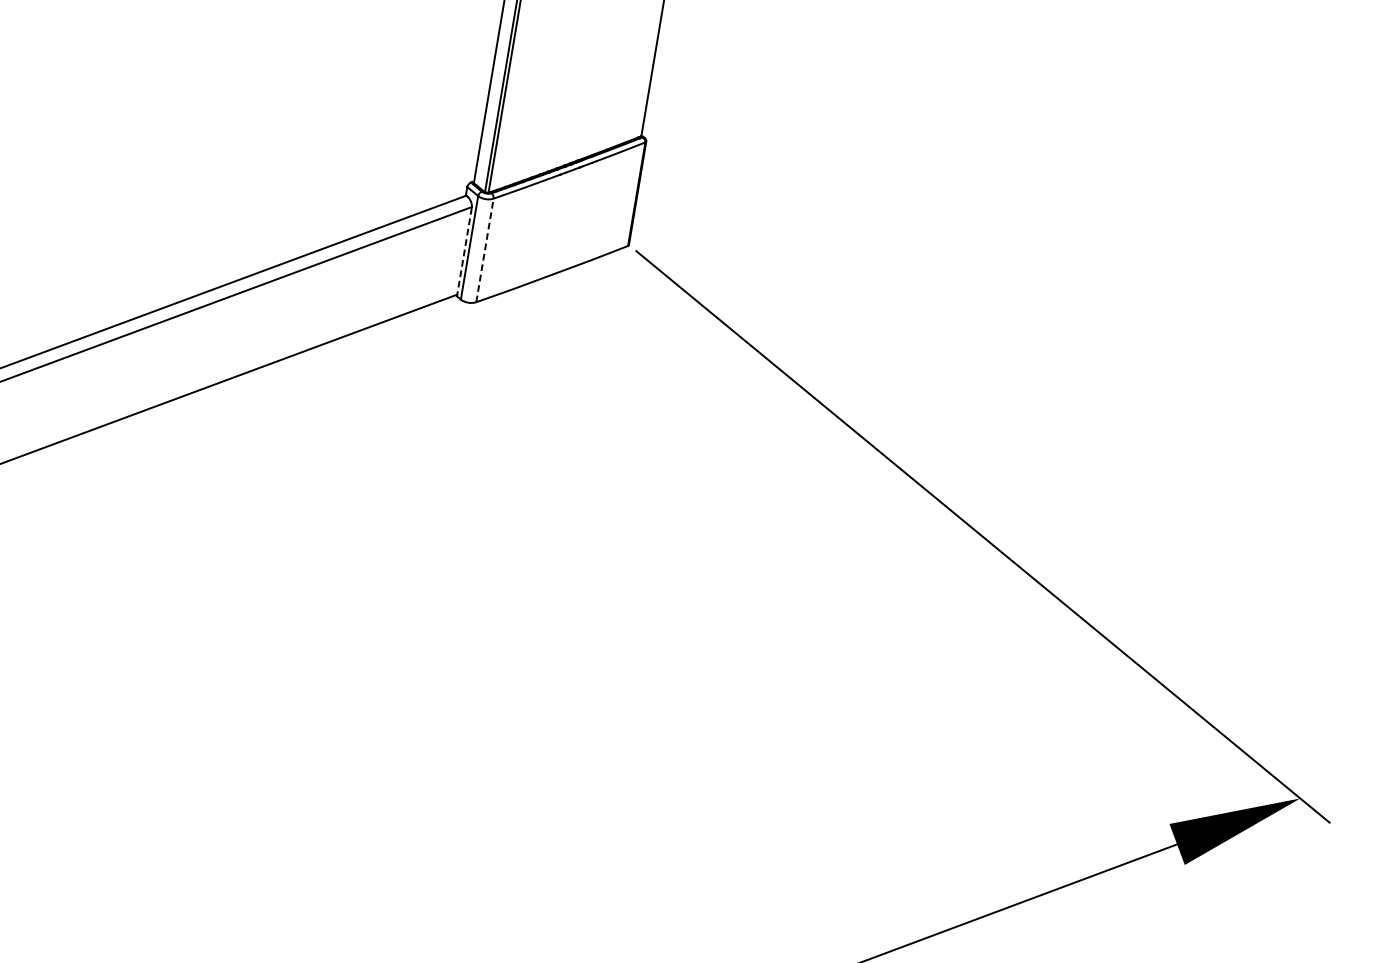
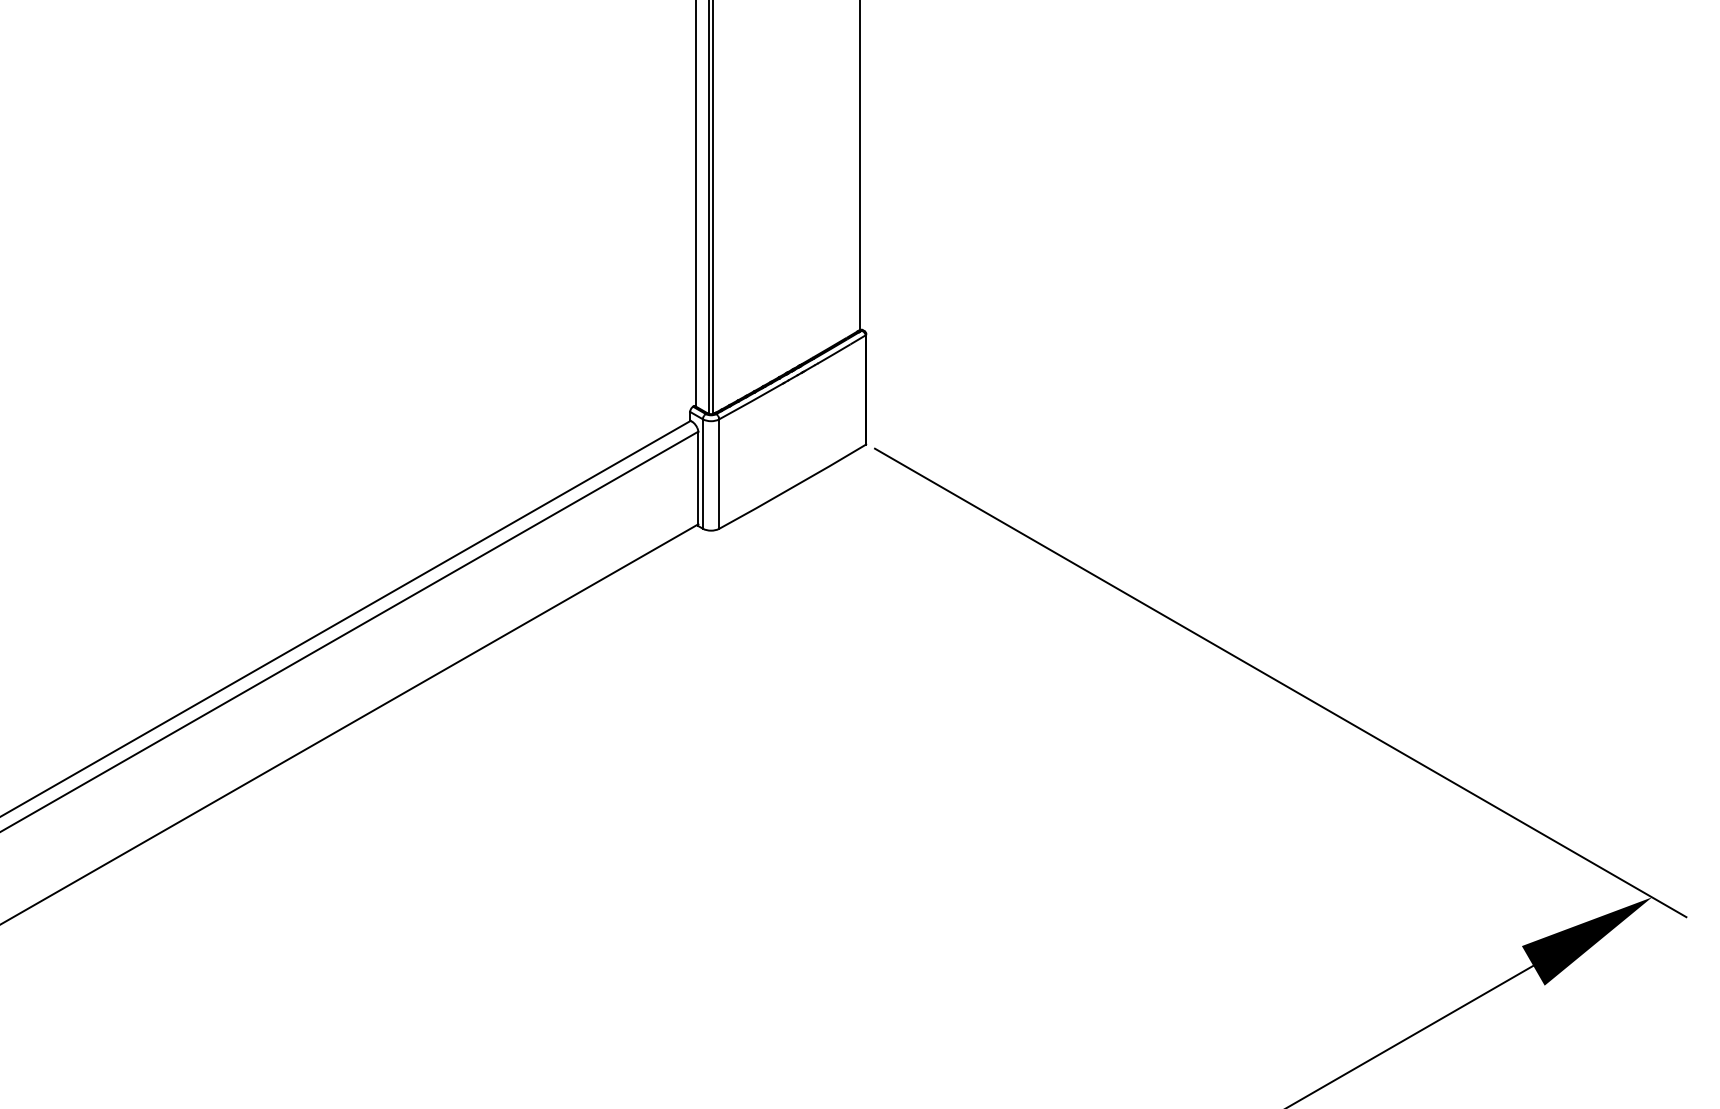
line: (485, 250) -> (719, 474), dashed -> solid
line: (464, 252) -> (698, 479), dashed -> solid

